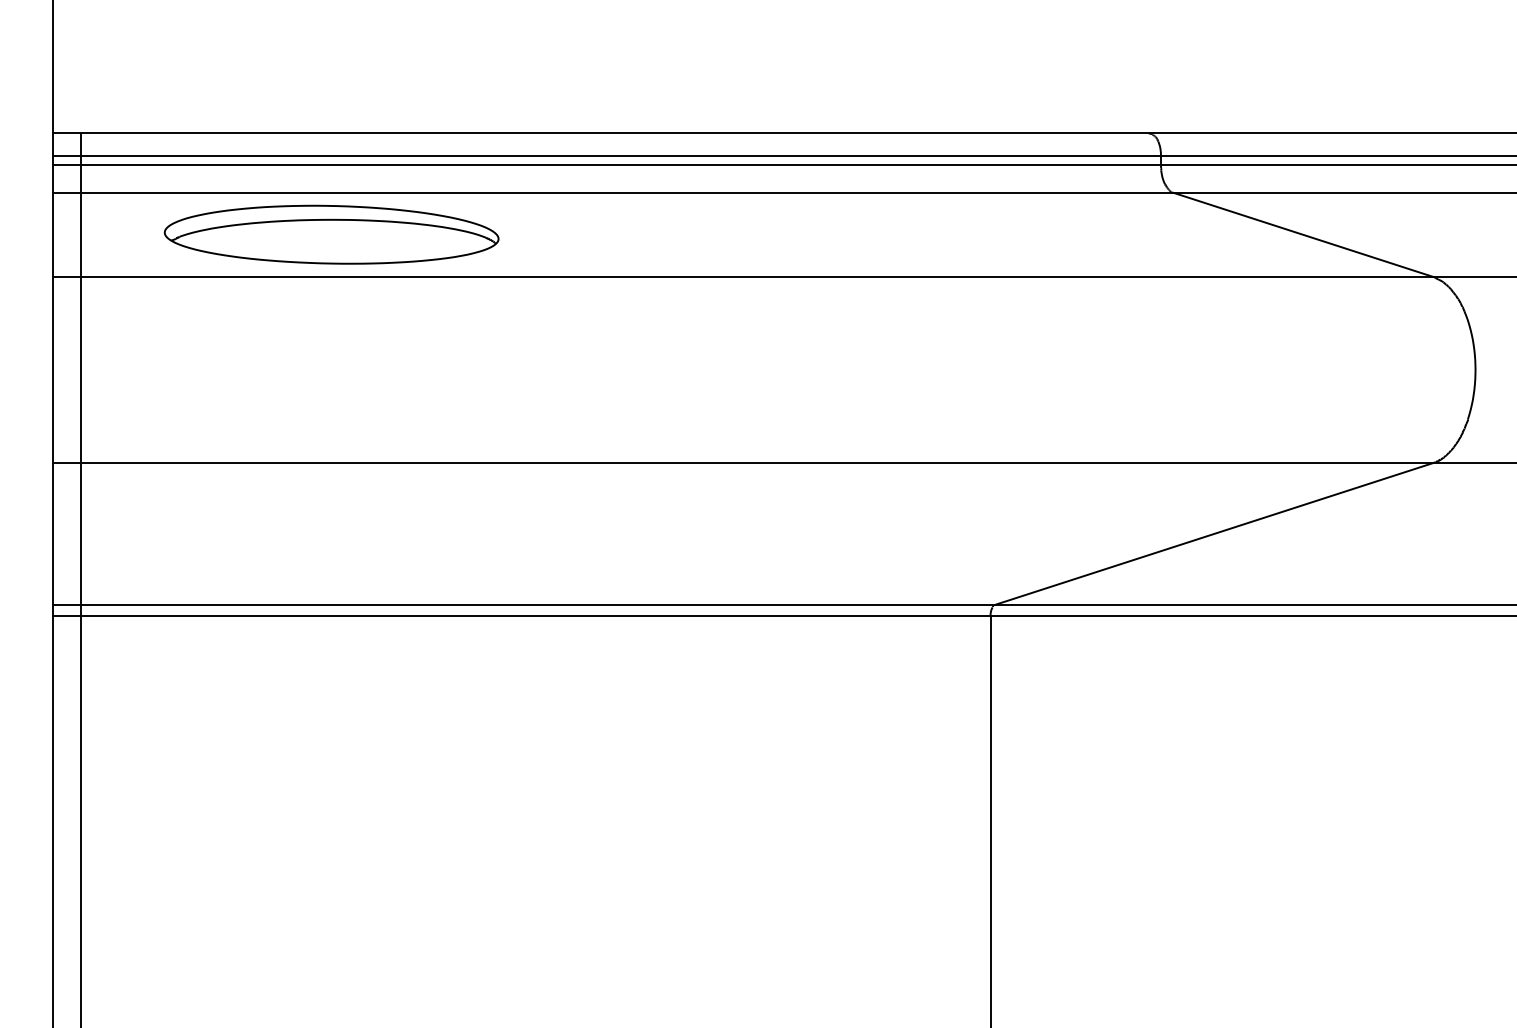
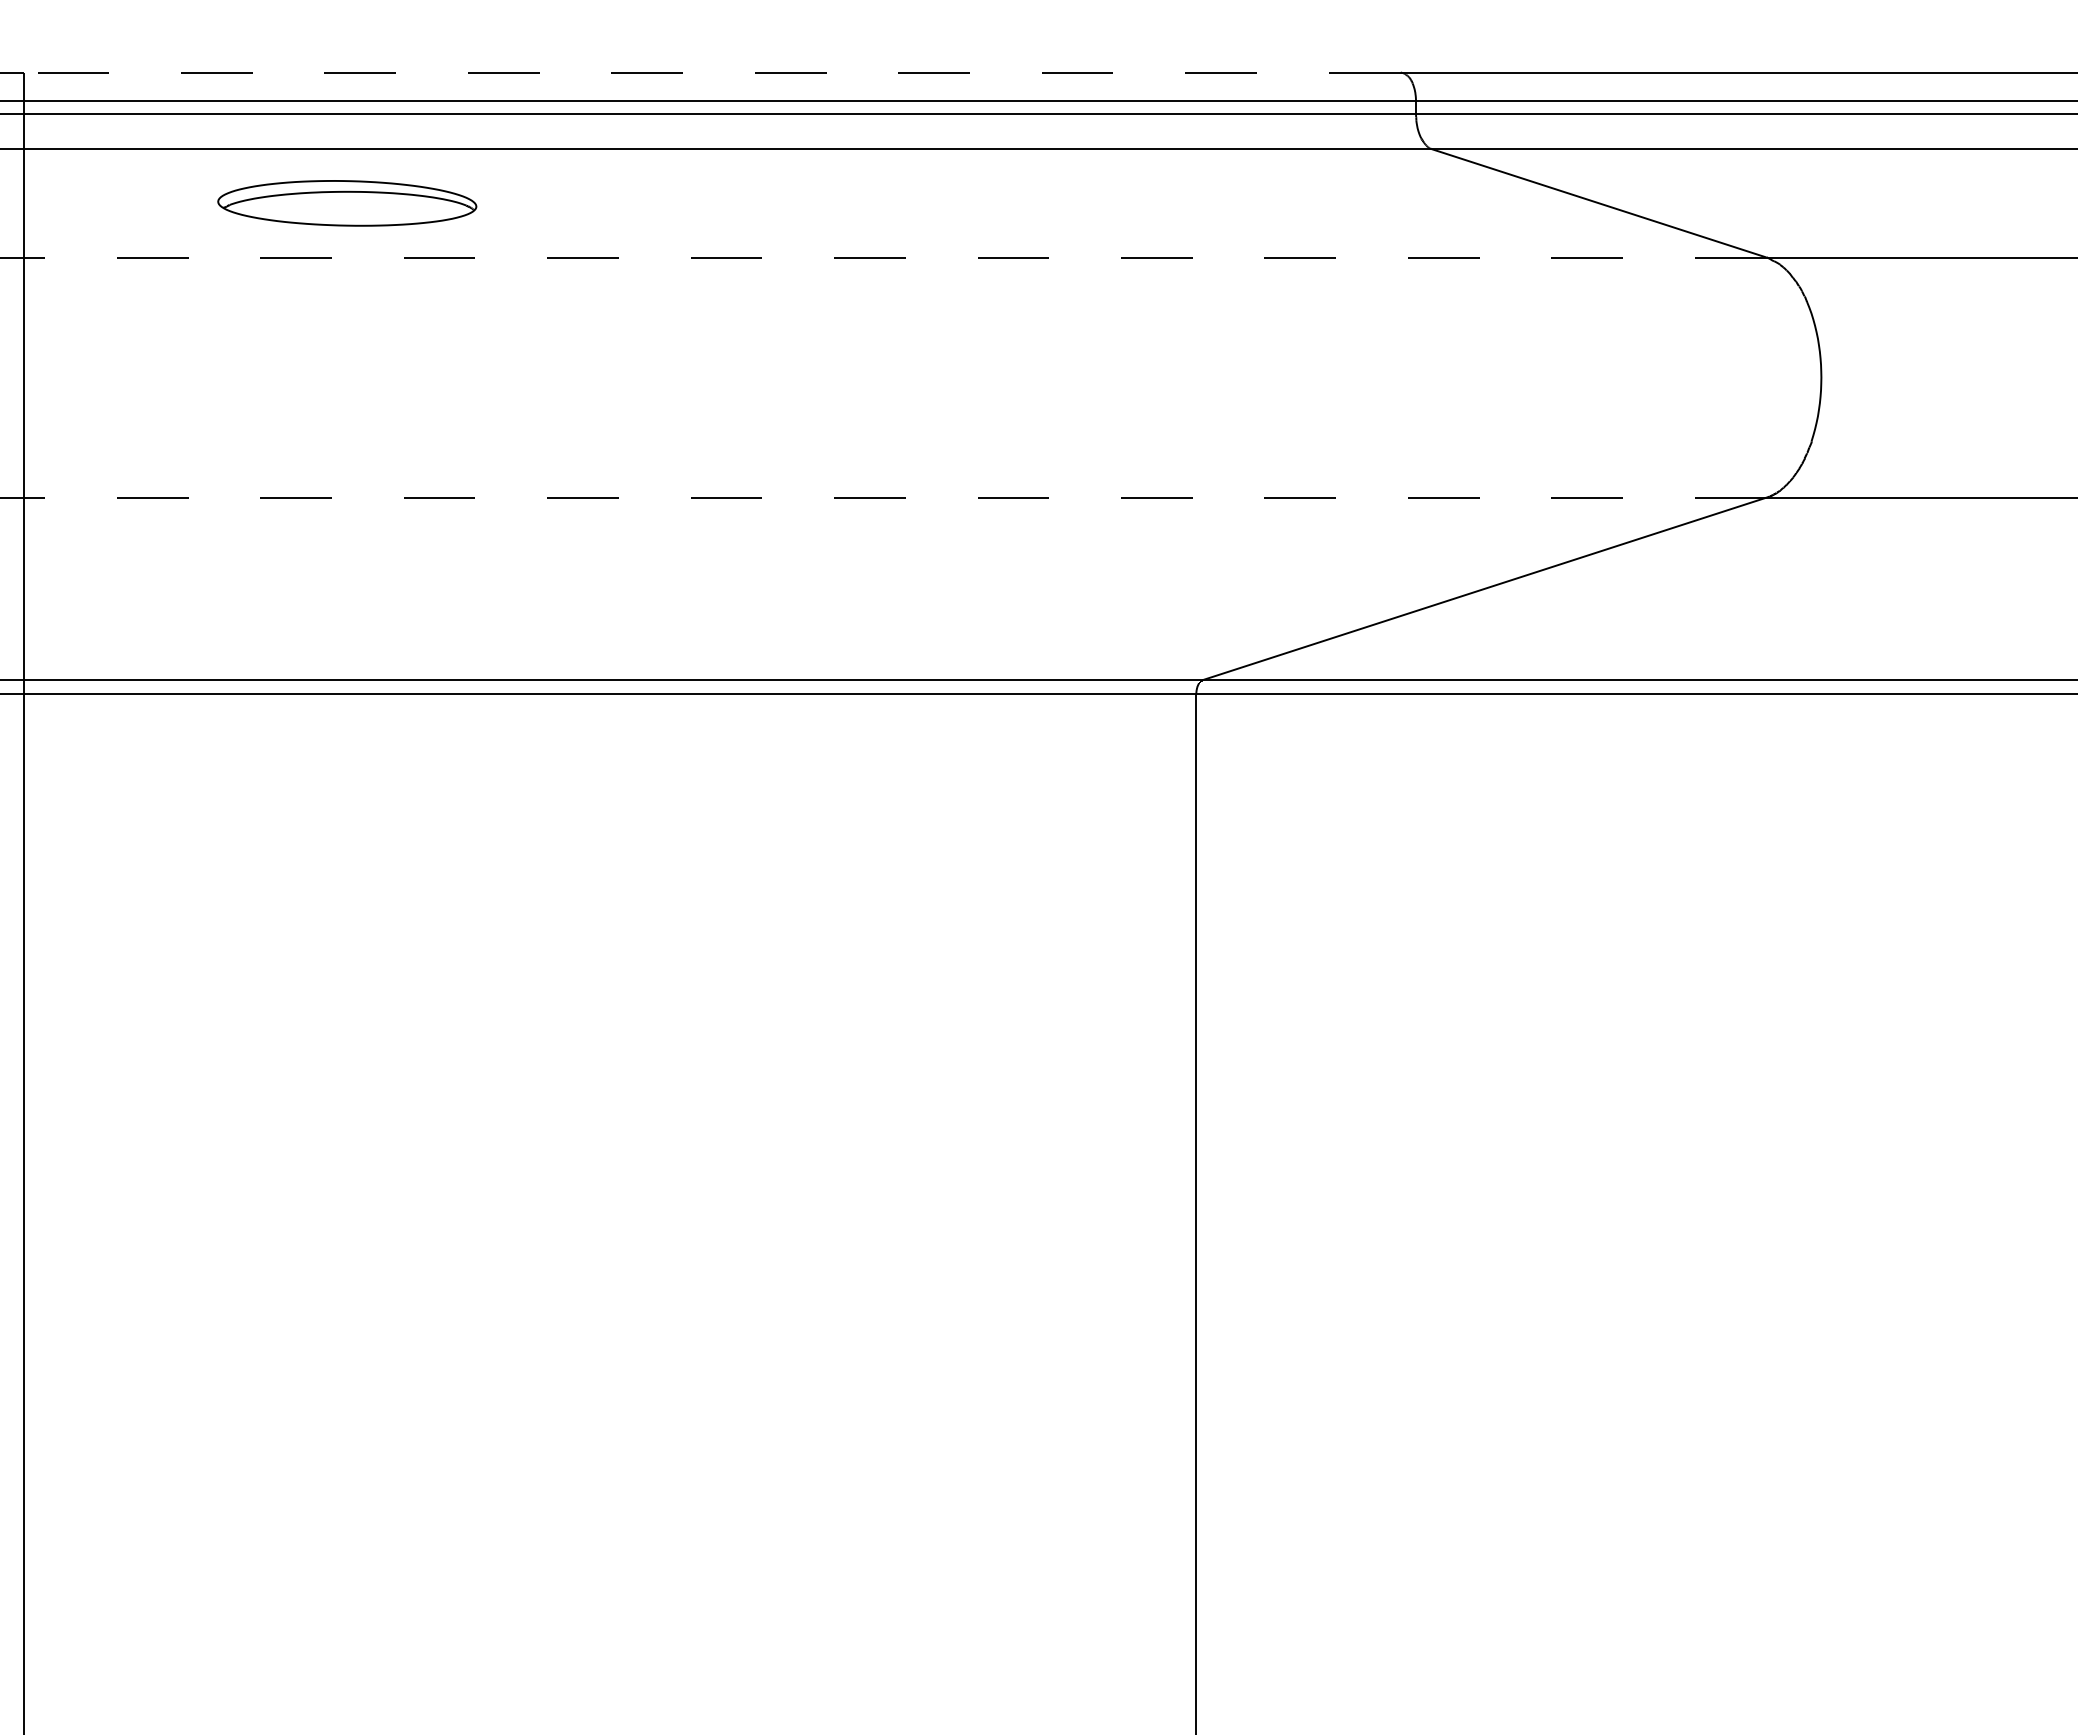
line: (615, 133) -> (712, 72), solid -> dashed
part: (331, 234) -> (347, 203), size x0.6
line: (756, 276) -> (894, 257), solid -> dashed
line: (756, 463) -> (894, 497), solid -> dashed

